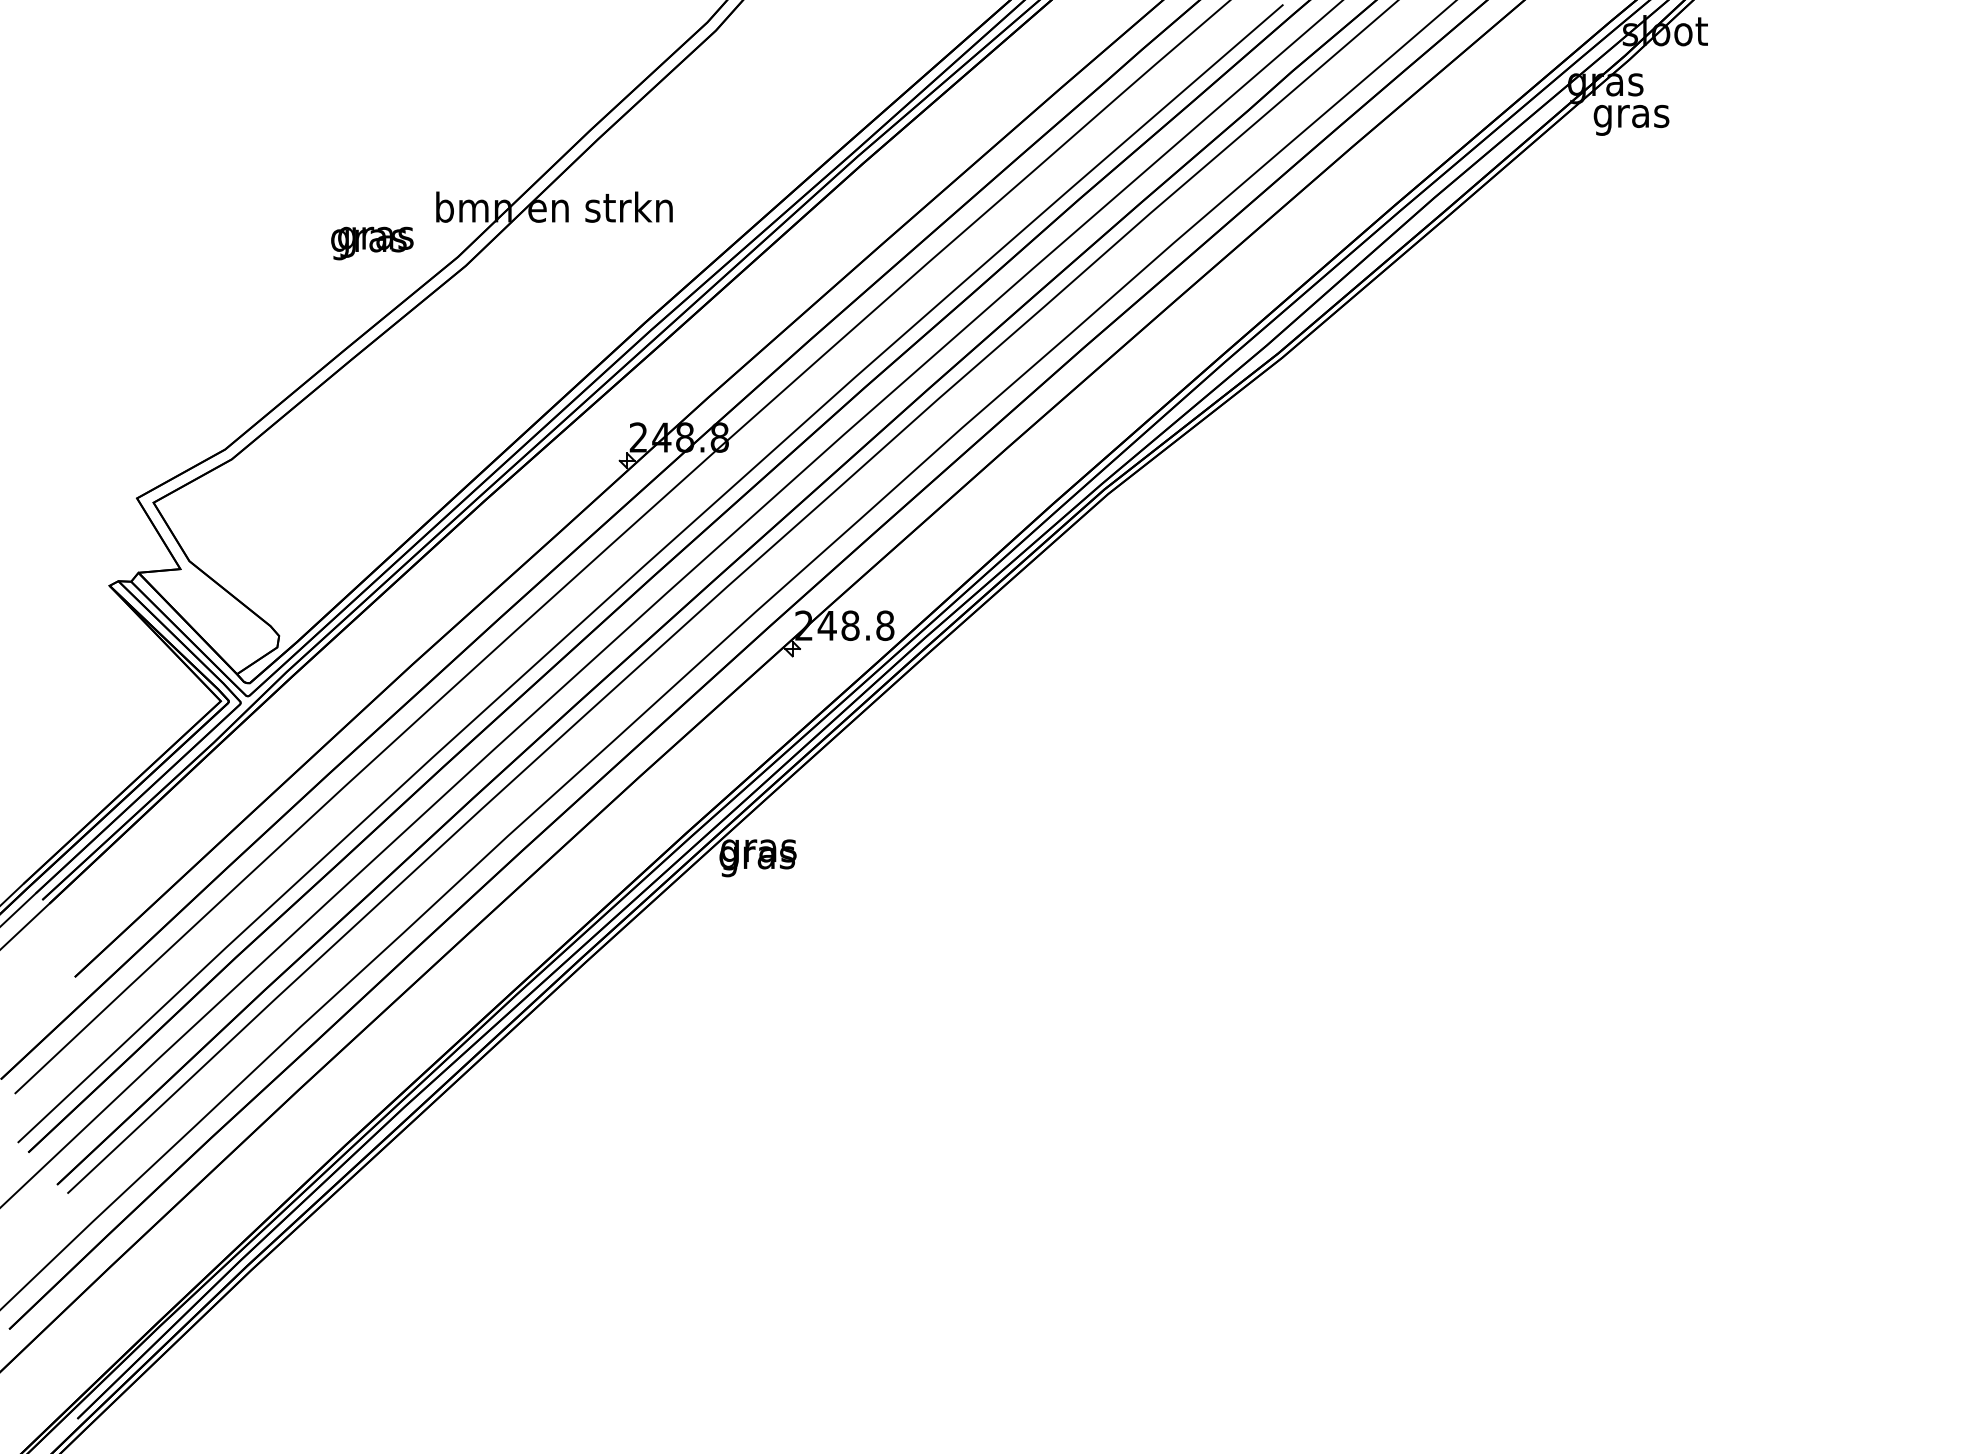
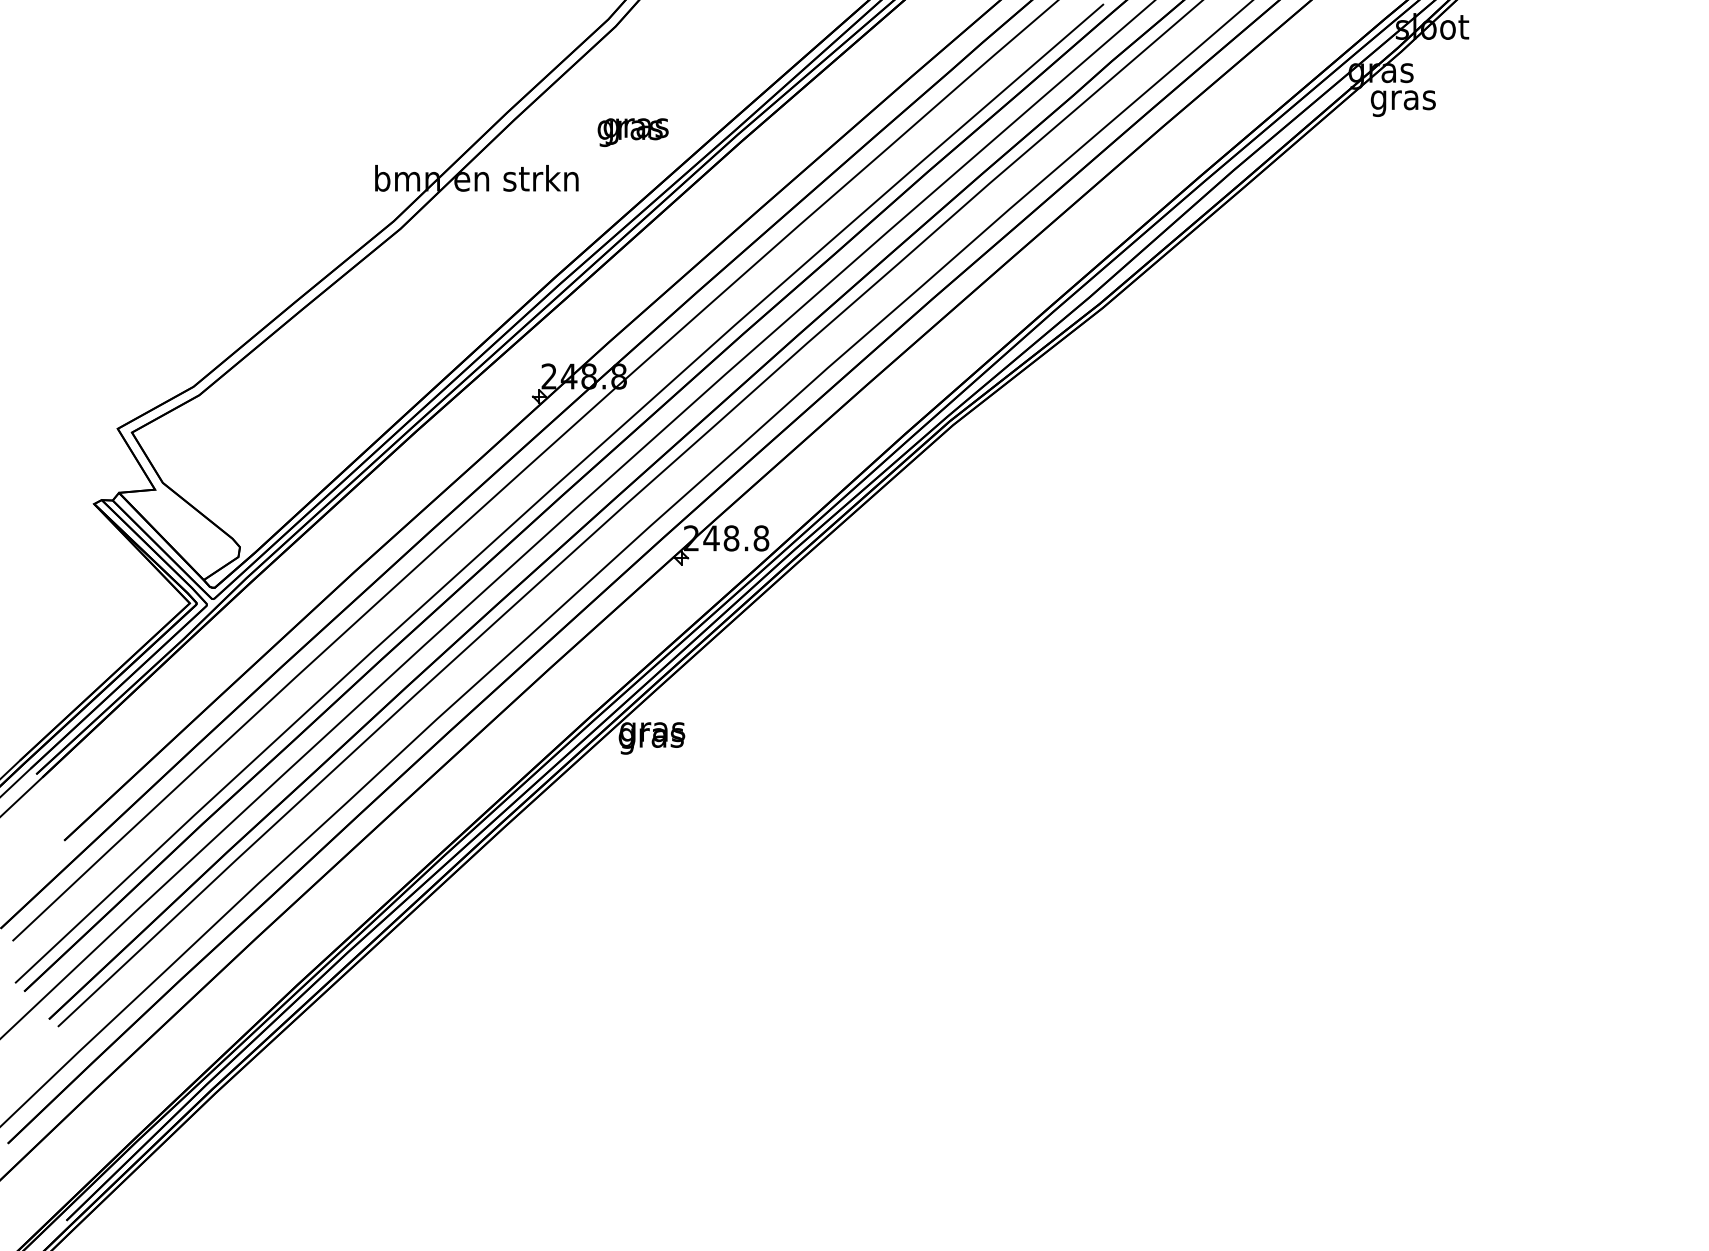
text: (371, 243) -> (632, 132), moved

